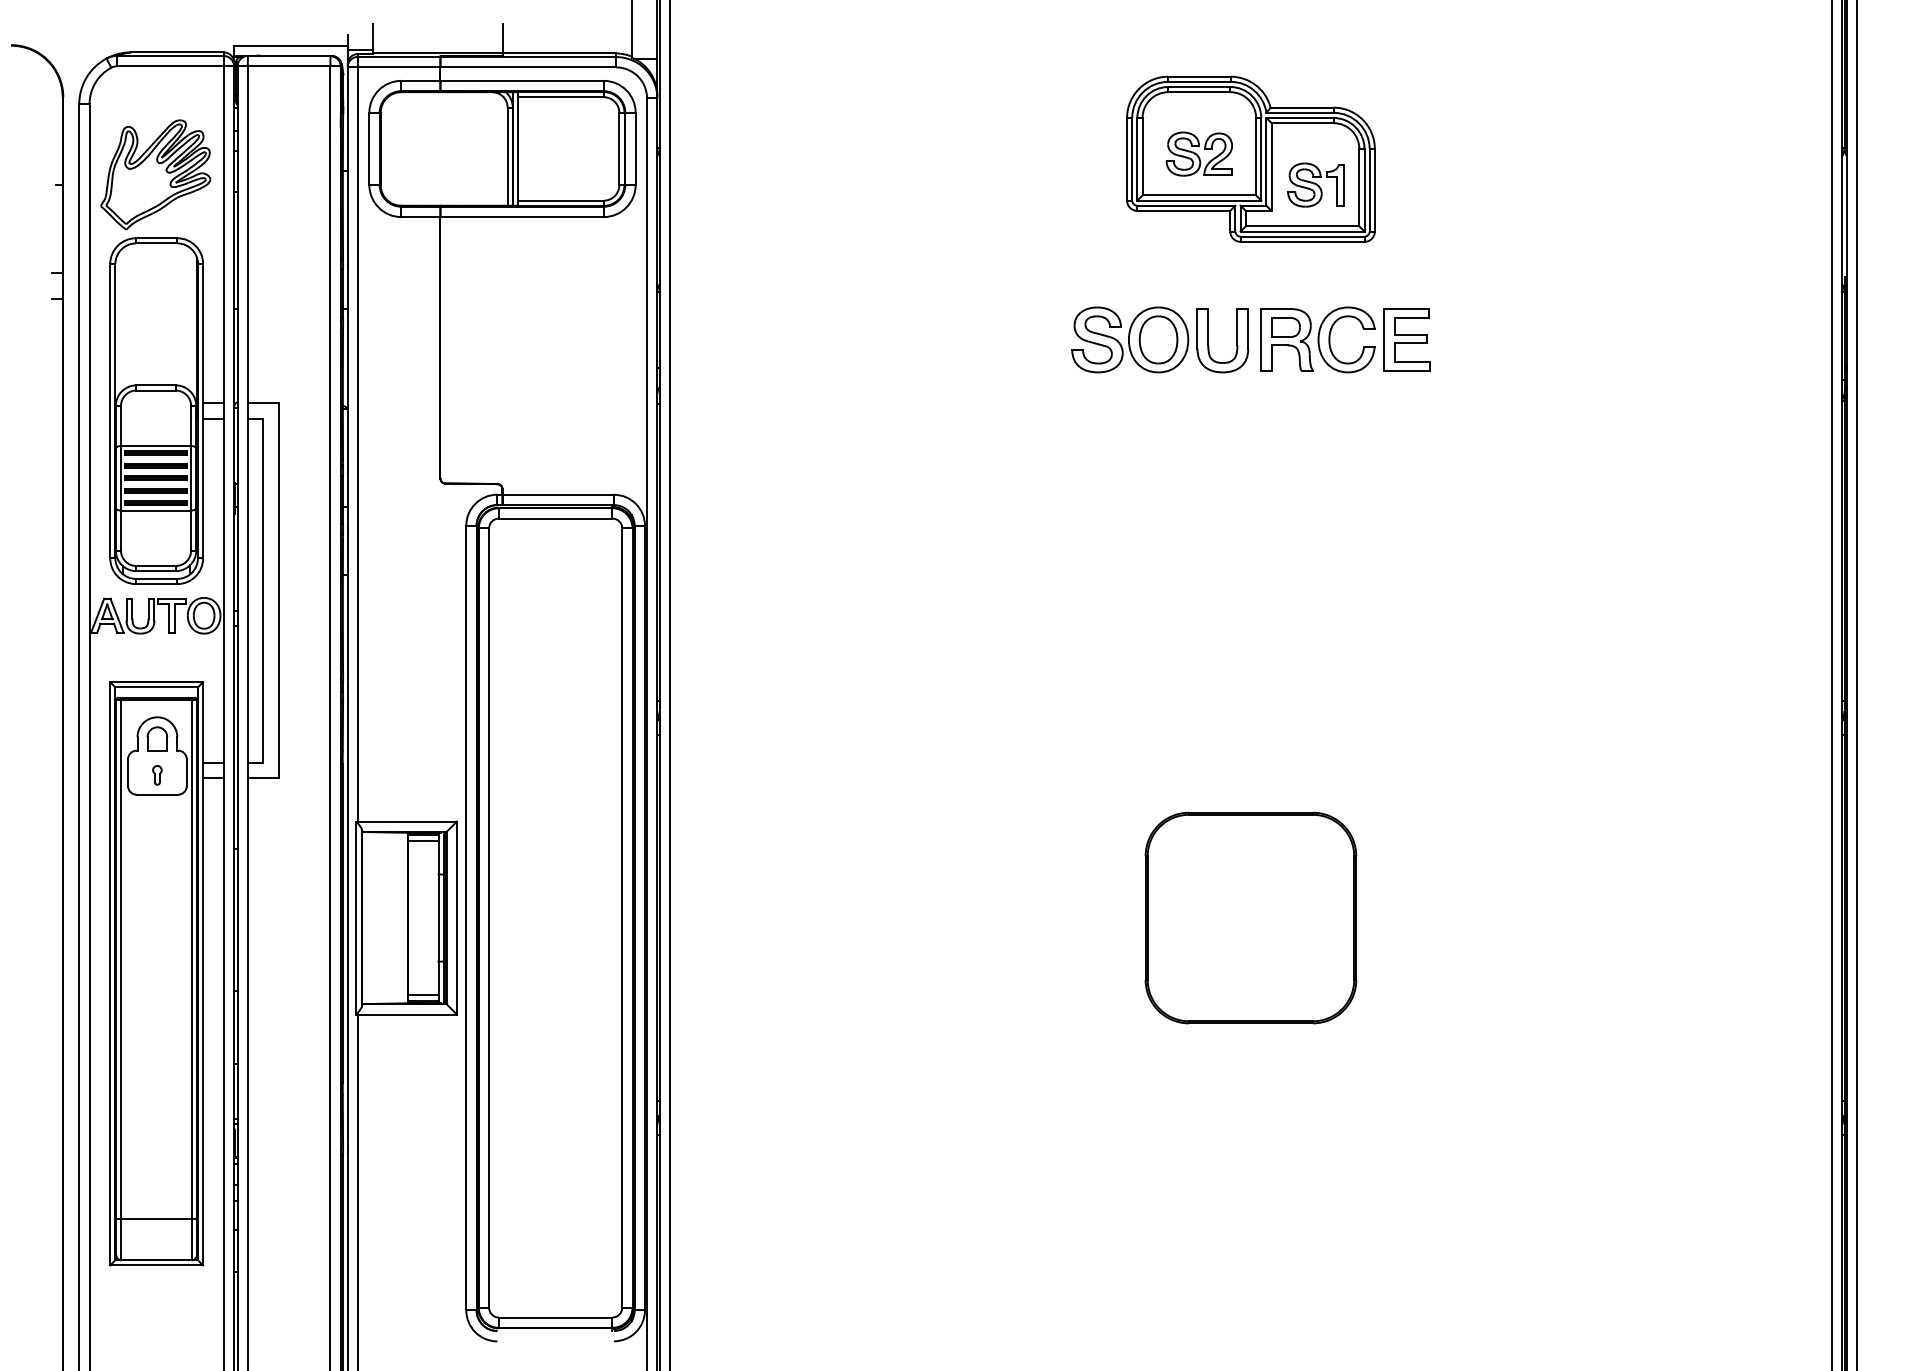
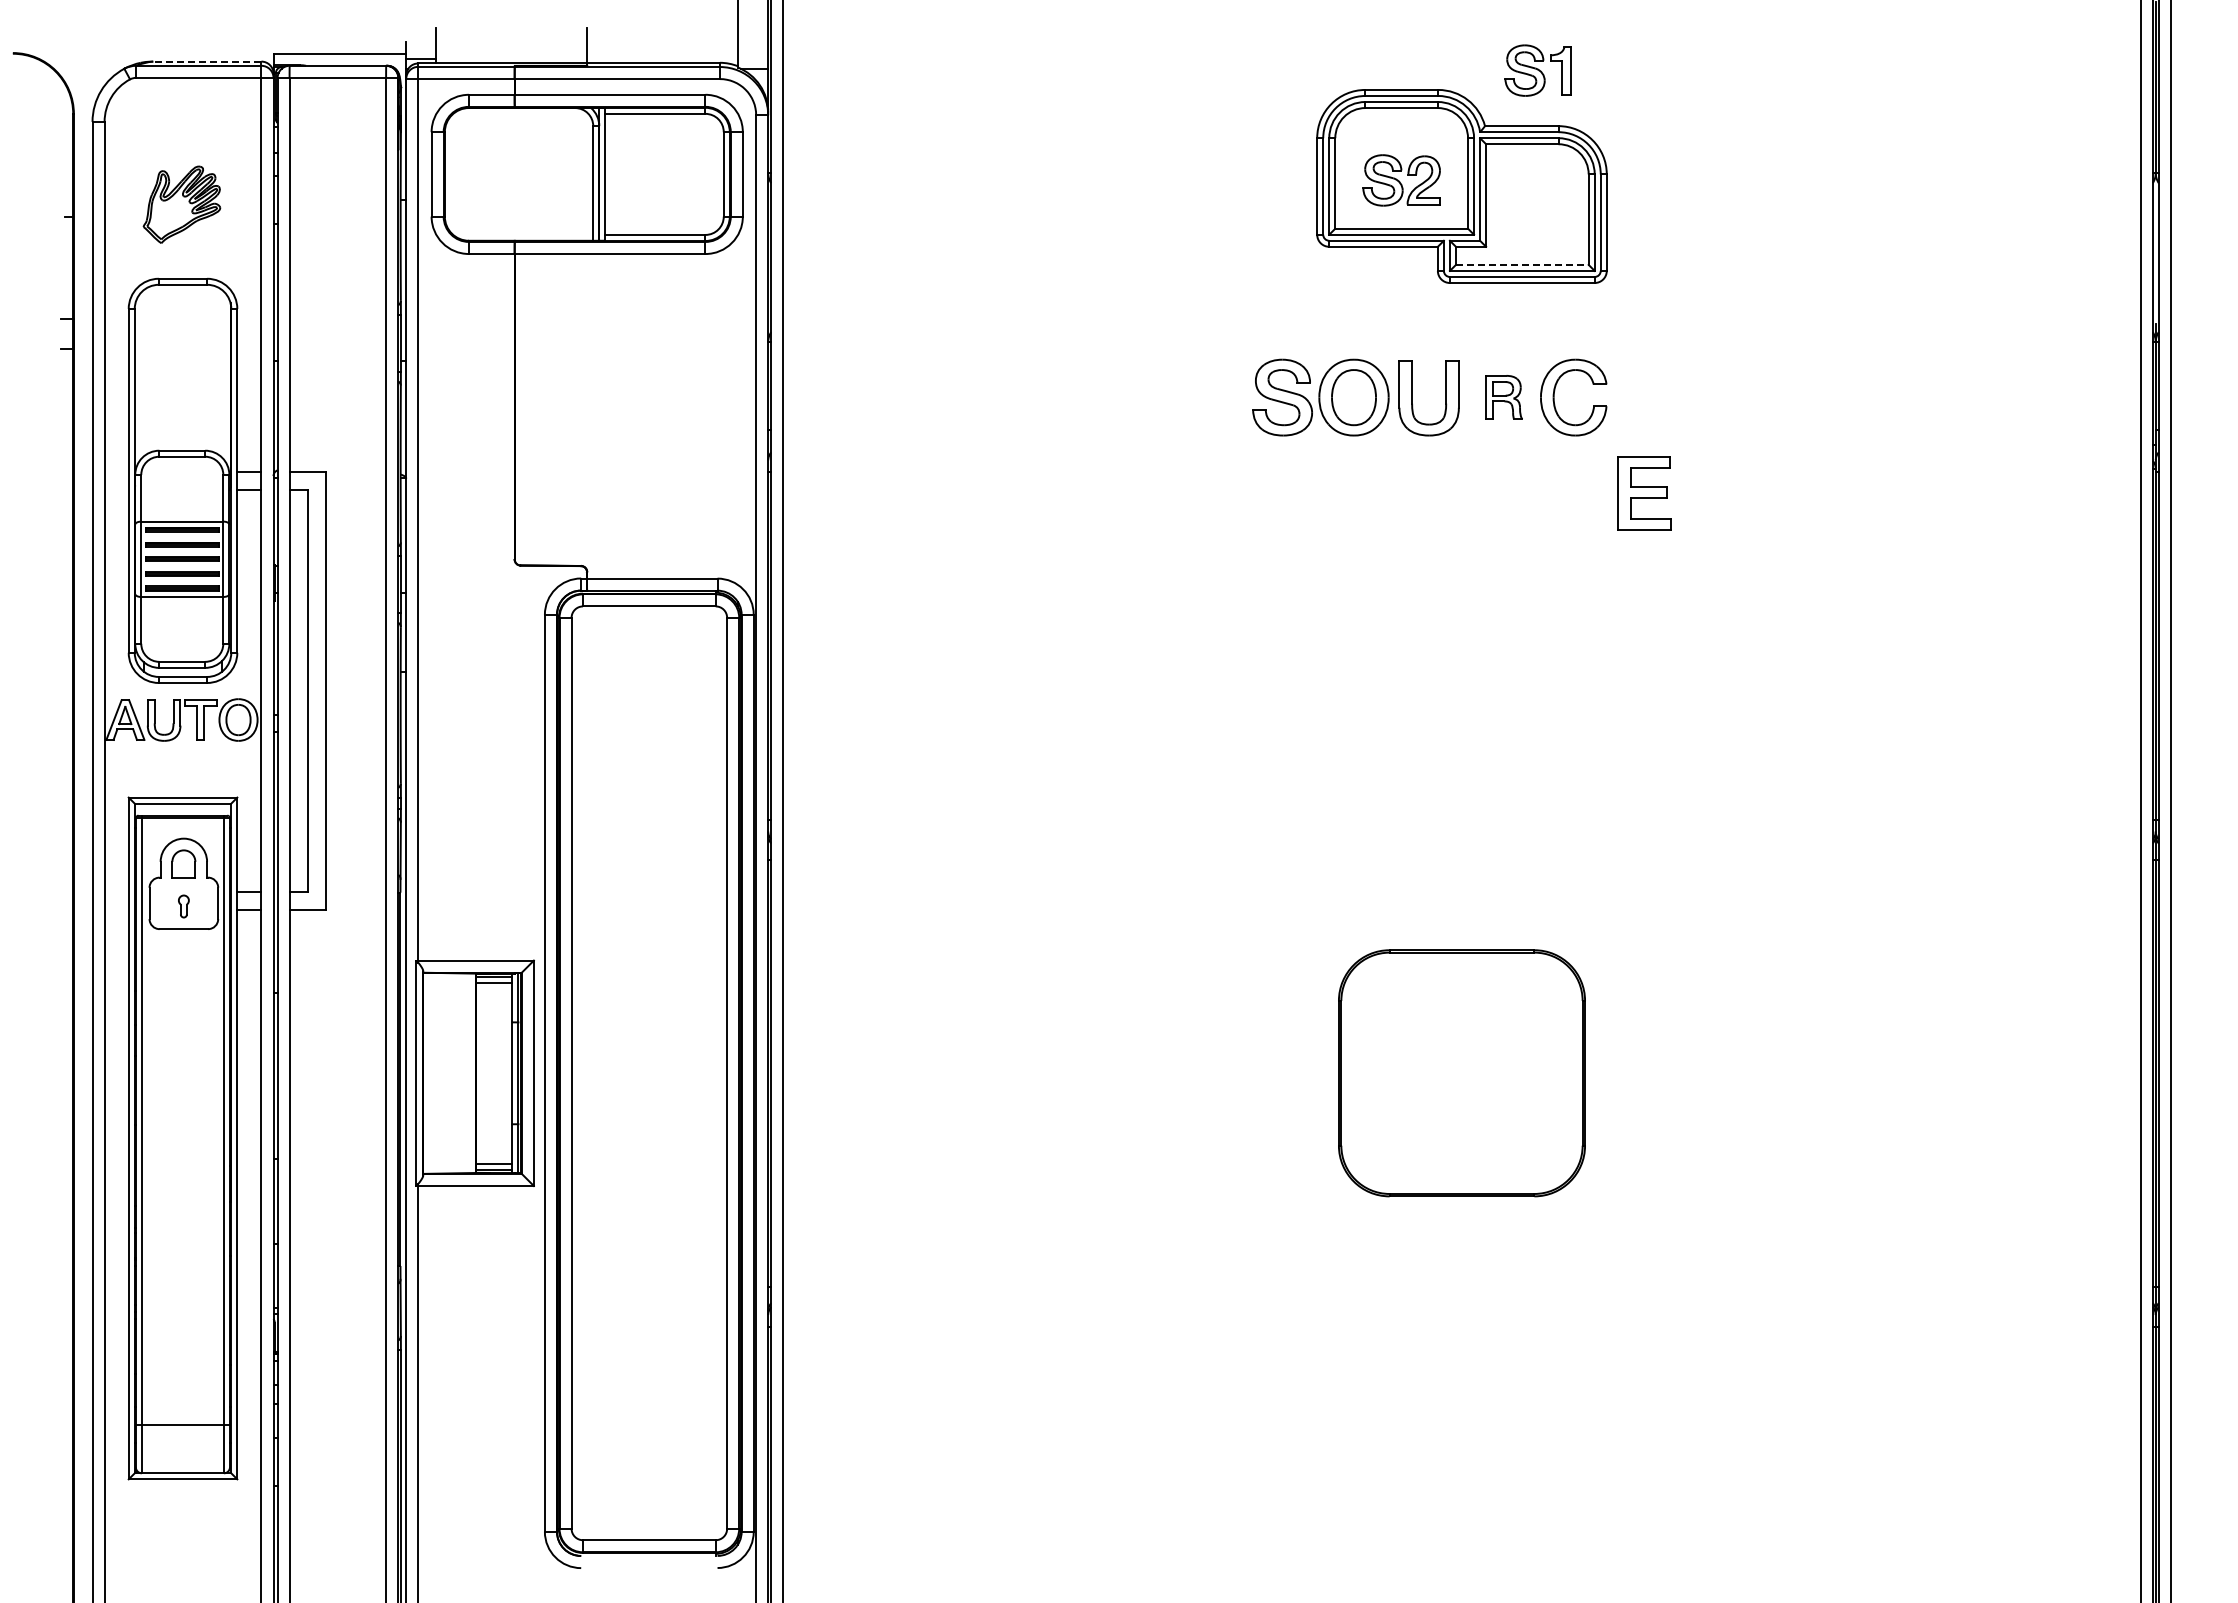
line: (176, 52) -> (206, 61), solid -> dashed
part: (155, 174) -> (181, 204), size x0.6
part: (1315, 184) -> (1537, 70), moved
line: (1302, 226) -> (1522, 264), solid -> dashed
part: (1286, 339) -> (1503, 397), size x0.6
part: (1407, 339) -> (1644, 493), moved

